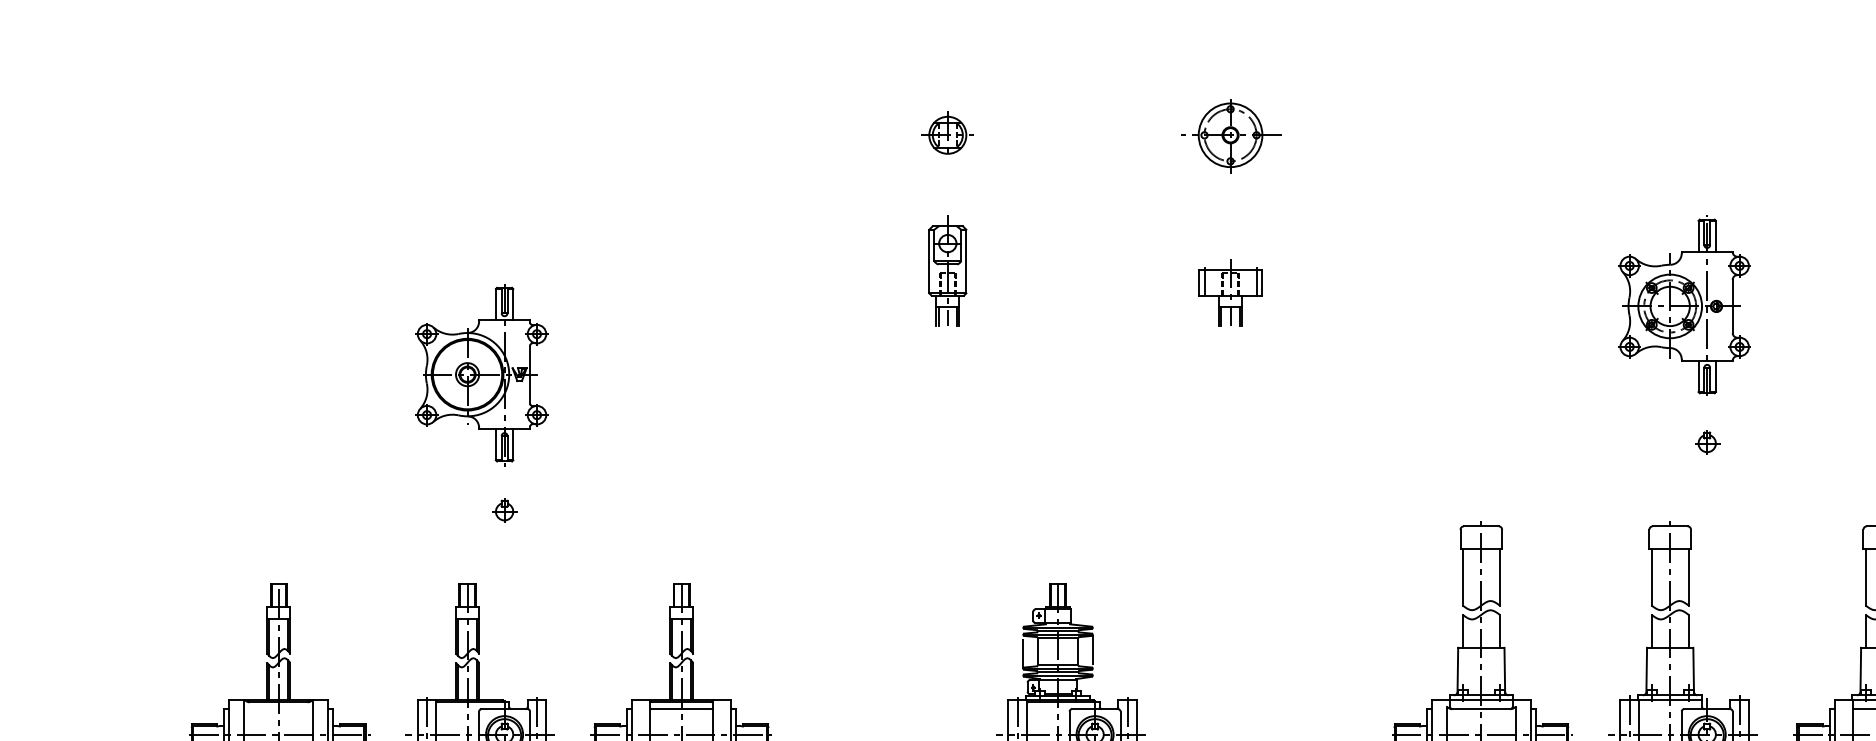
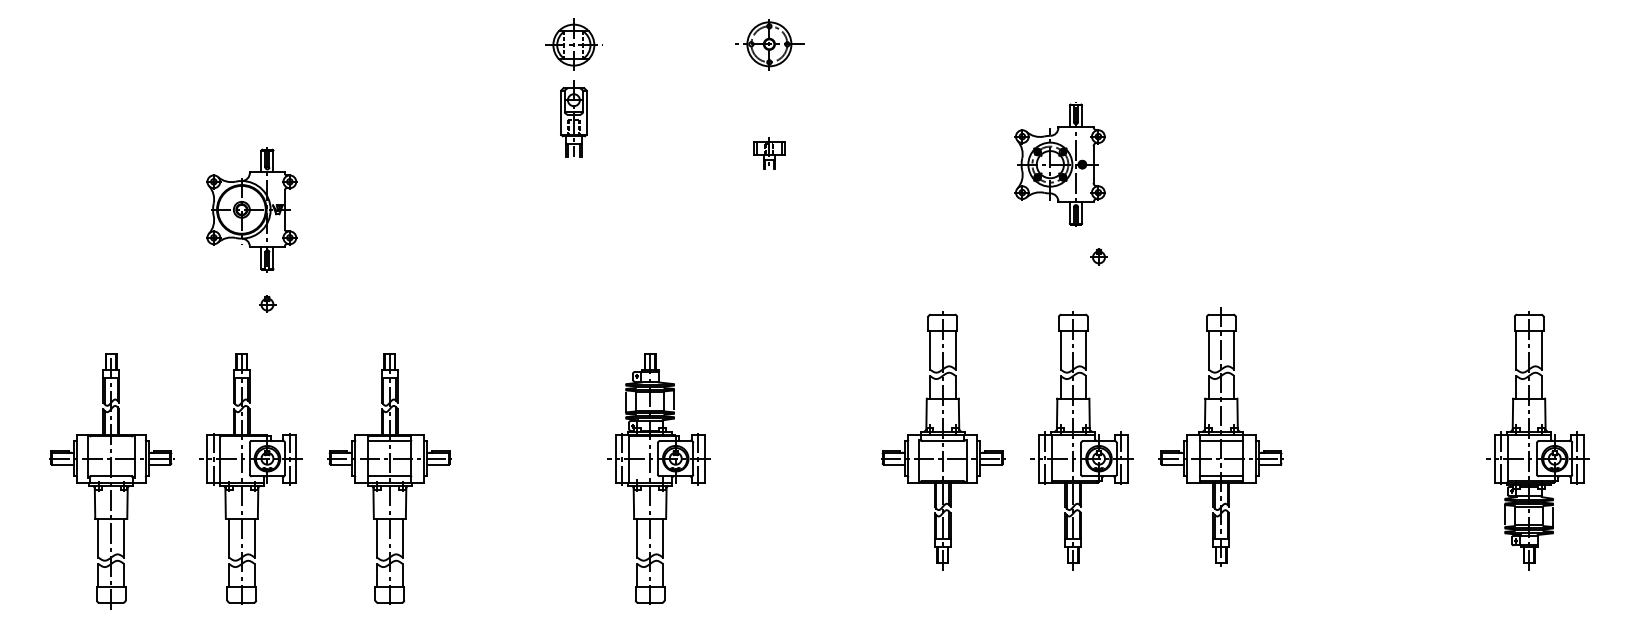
part: (947, 132) -> (573, 42), size x1.6
part: (947, 270) -> (573, 118), moved
part: (1229, 293) -> (768, 153), size x0.7
part: (1683, 306) -> (1059, 164), moved

